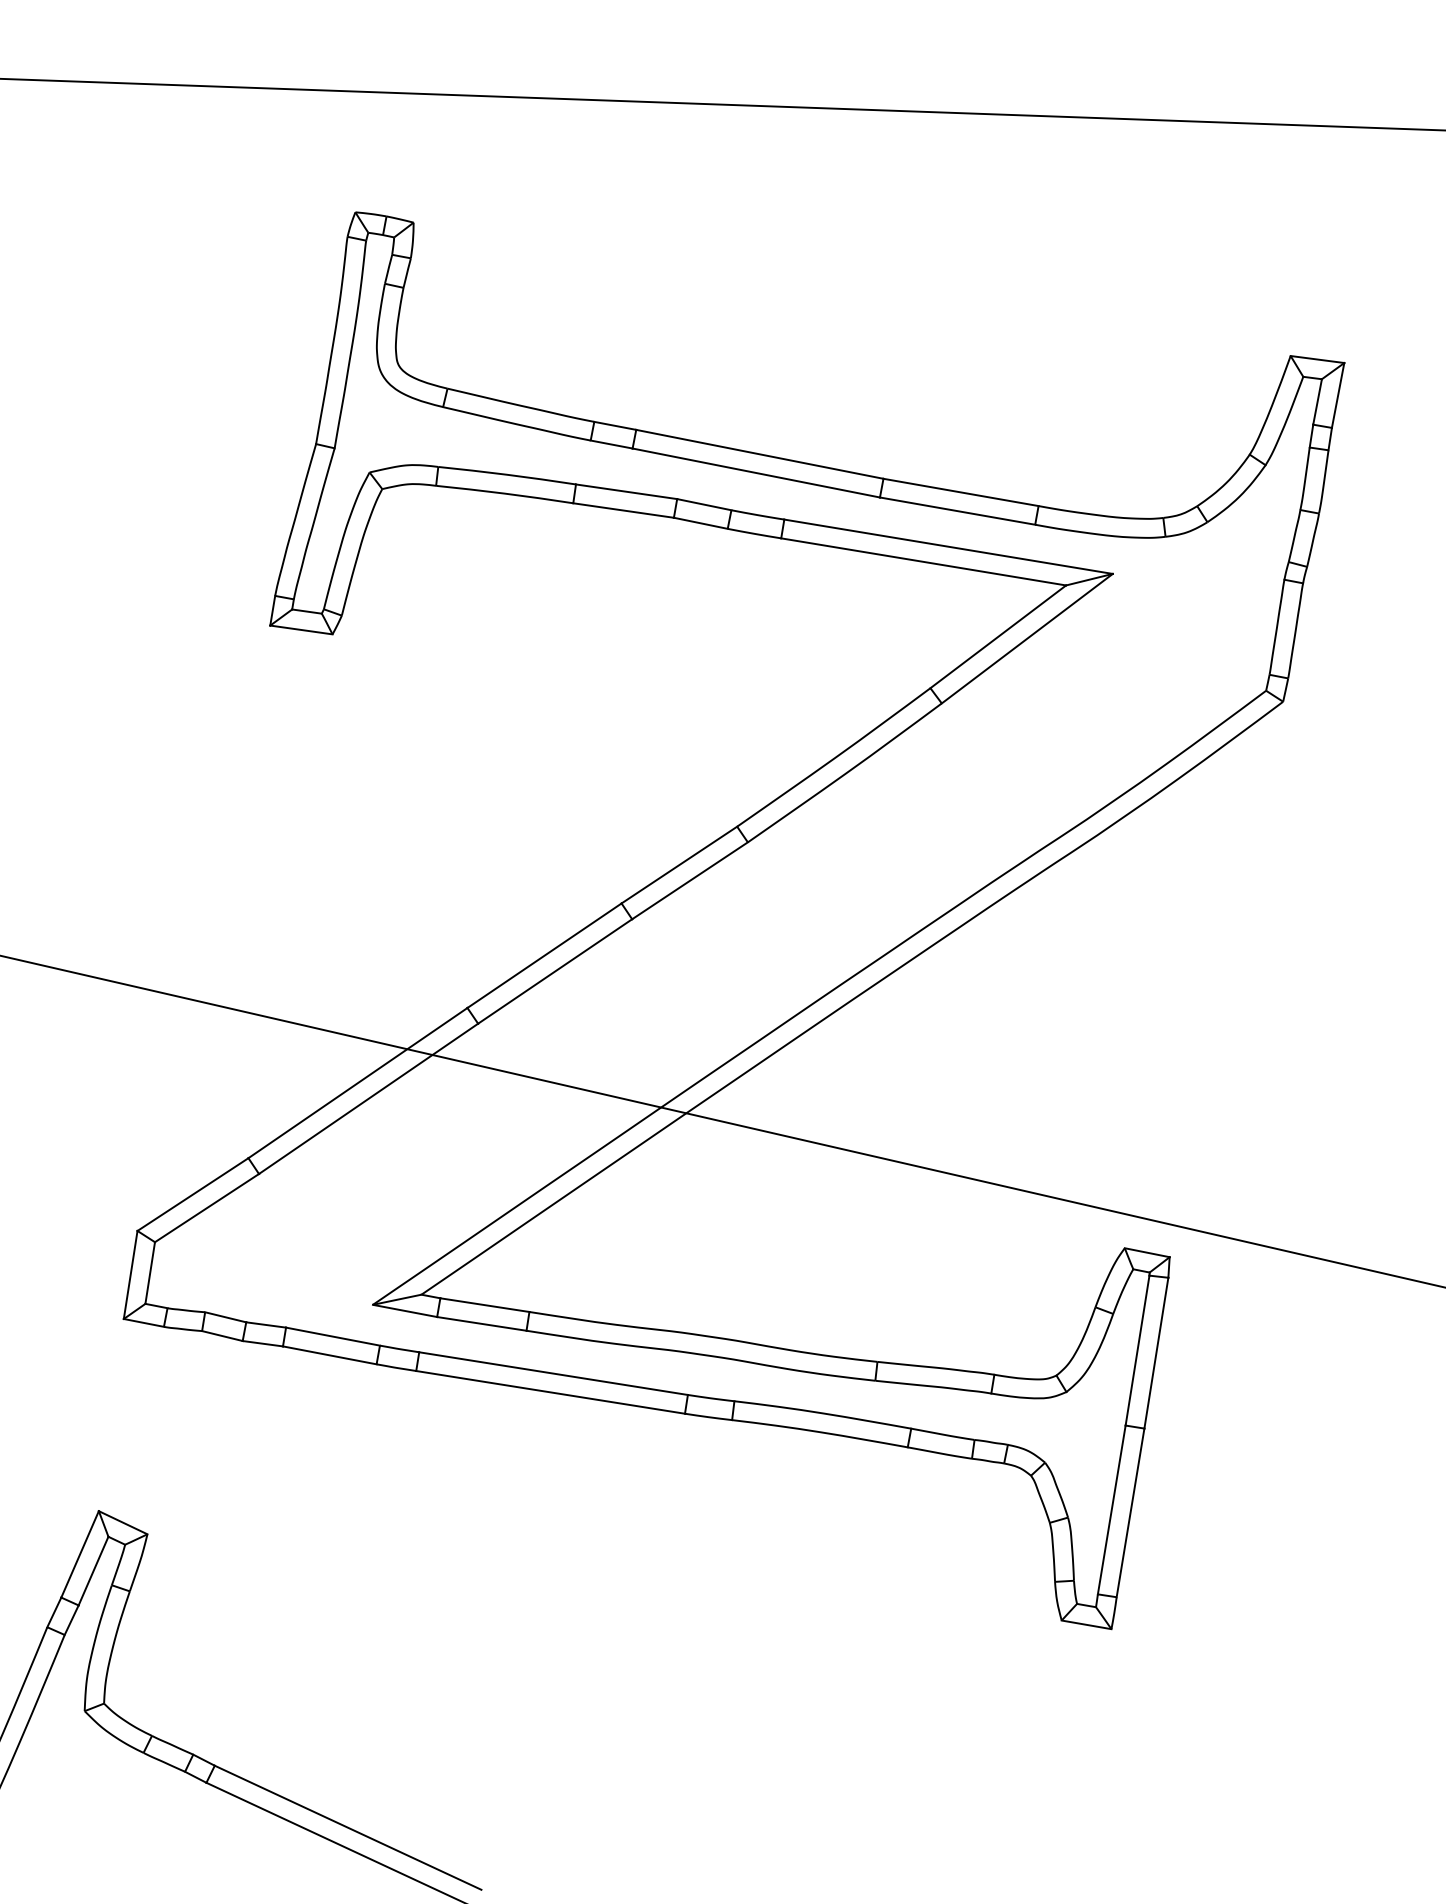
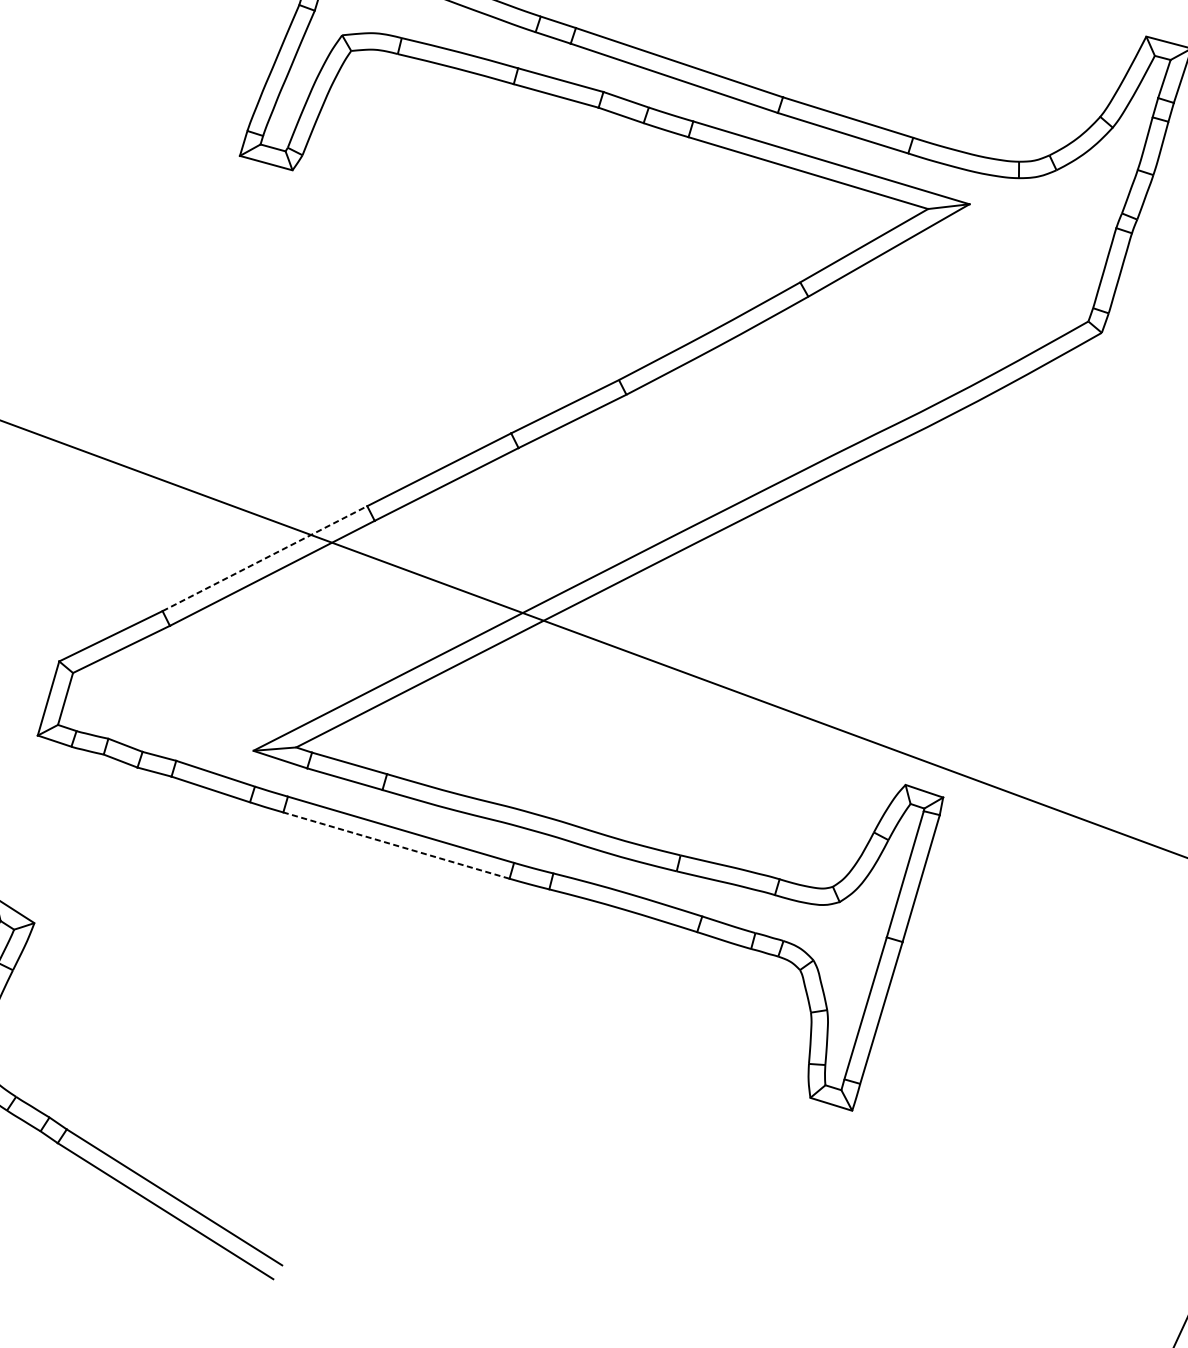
line: (357, 1083) -> (264, 558), solid -> dashed
line: (550, 1392) -> (396, 845), solid -> dashed

